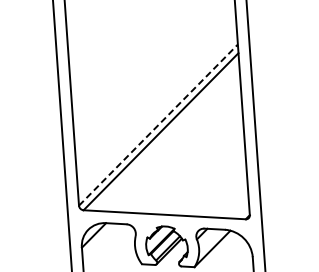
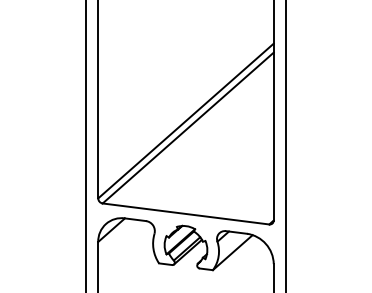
line: (158, 125) -> (185, 121), dashed -> solid

